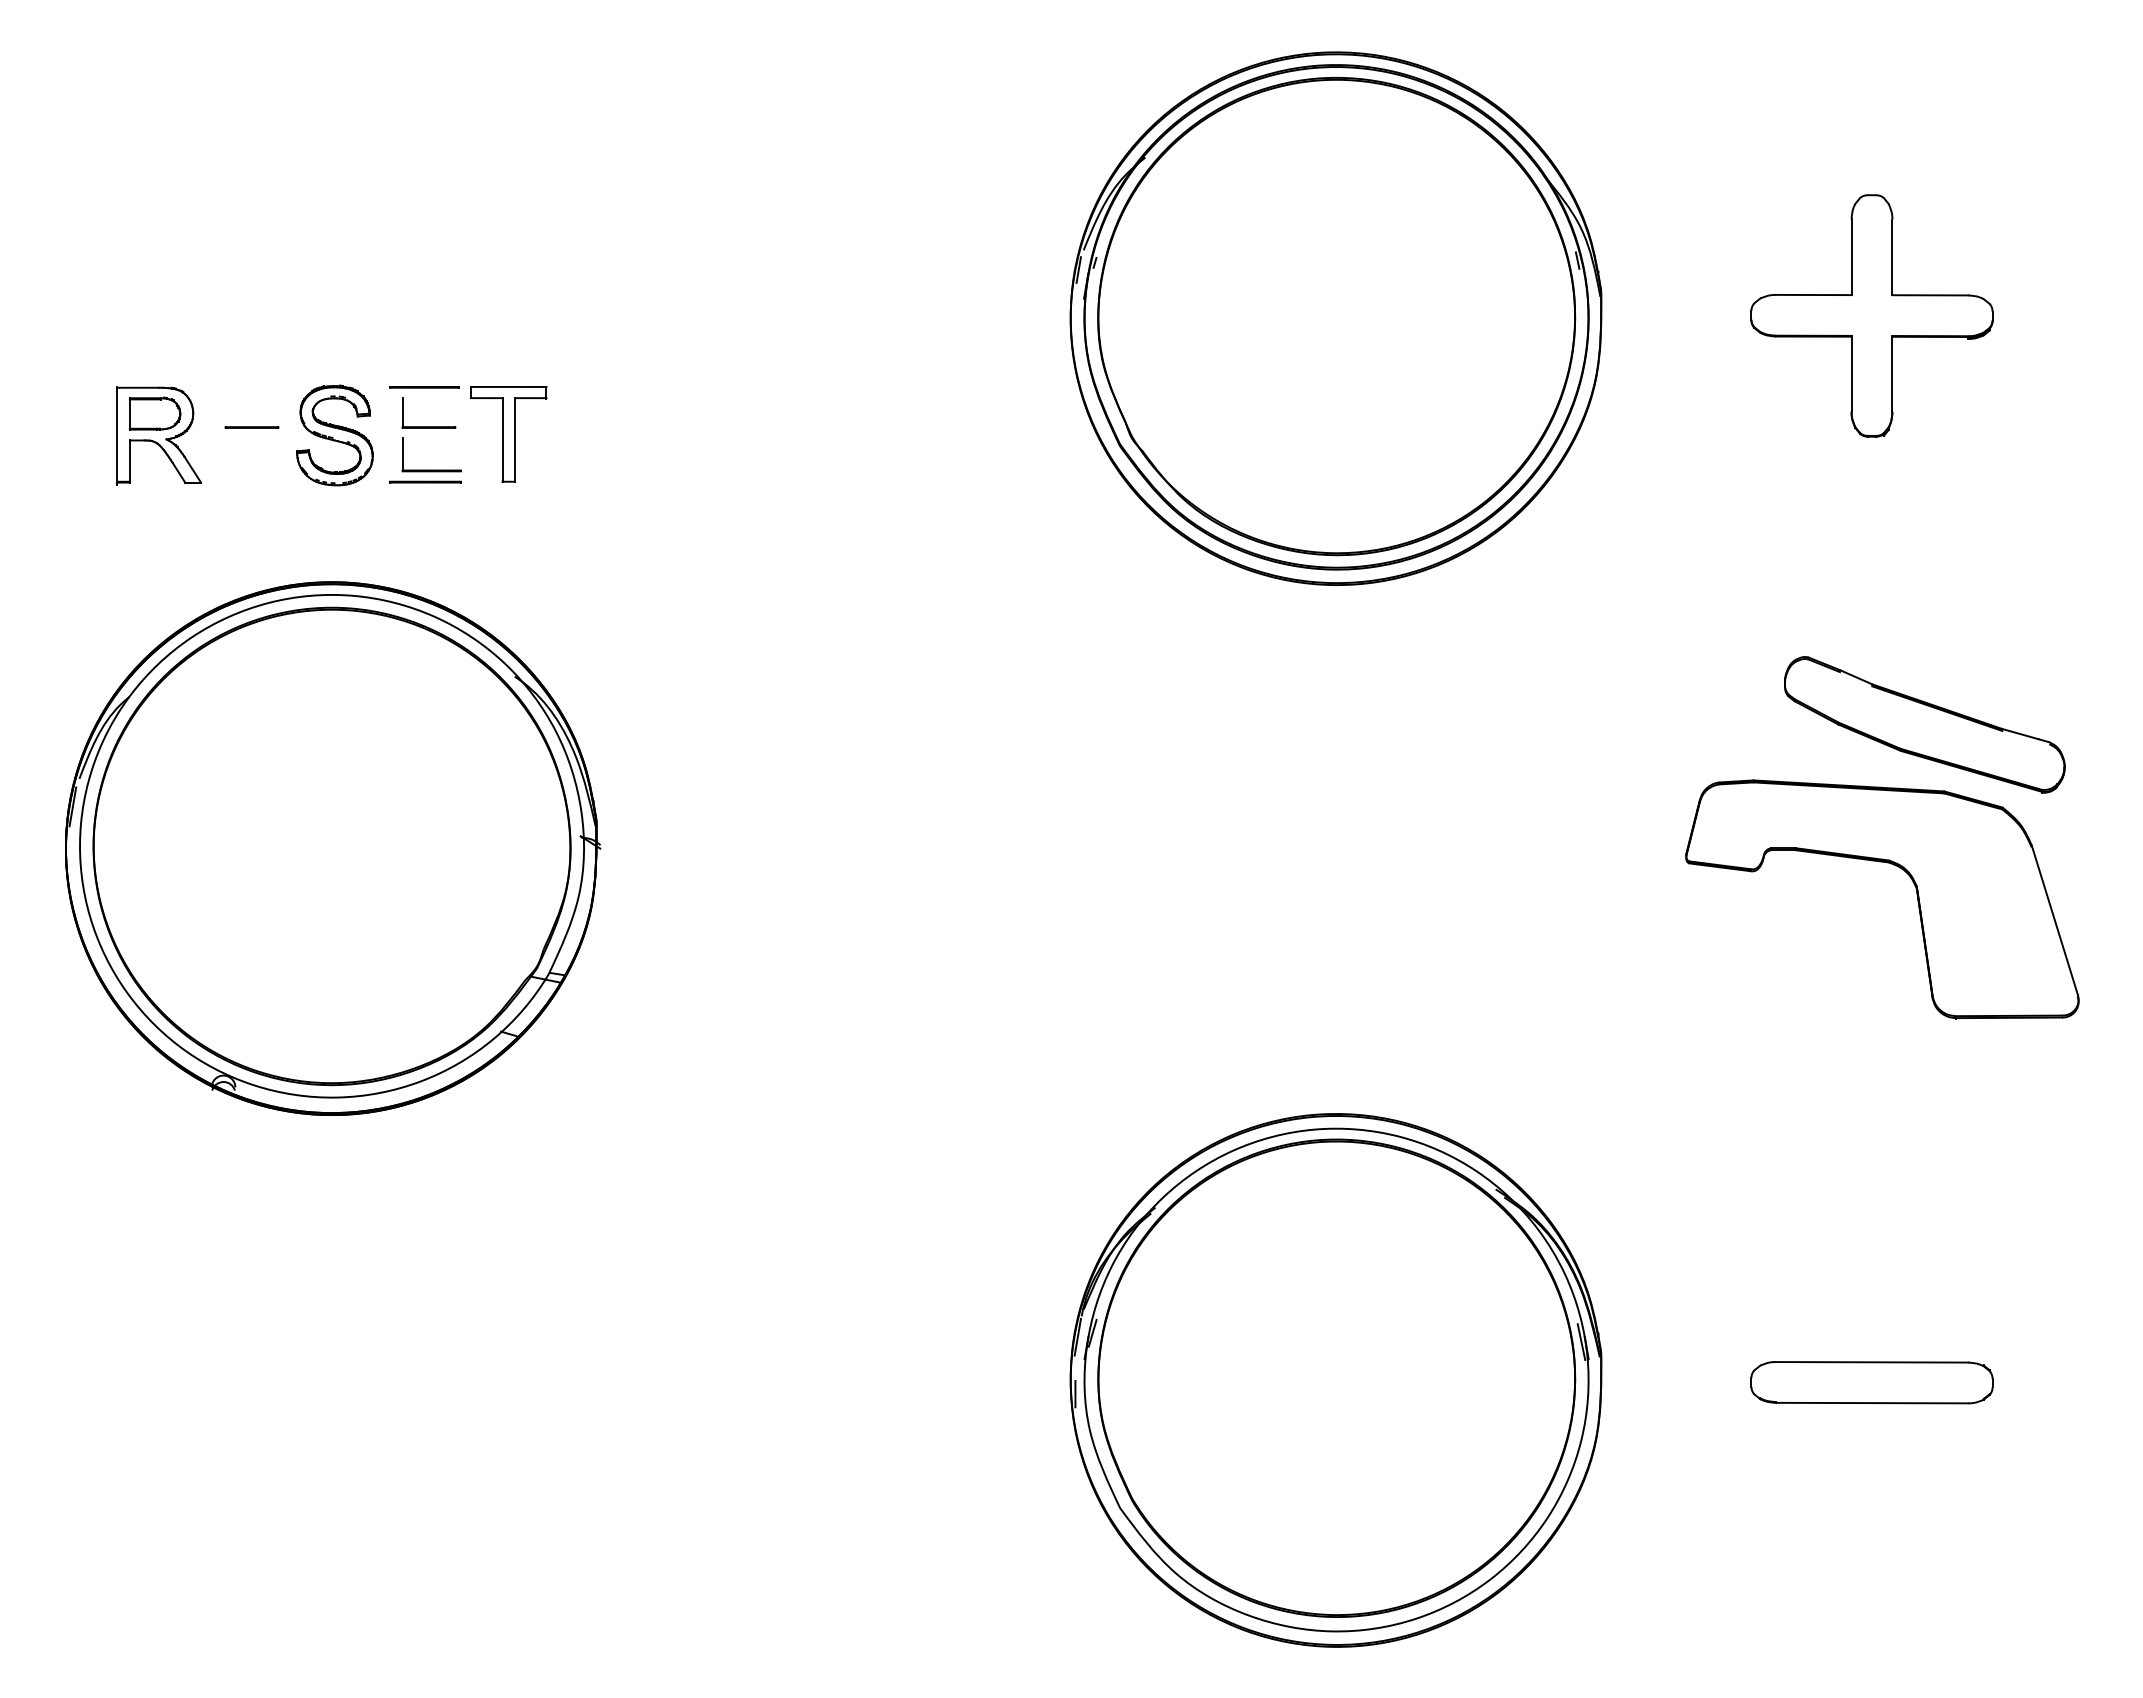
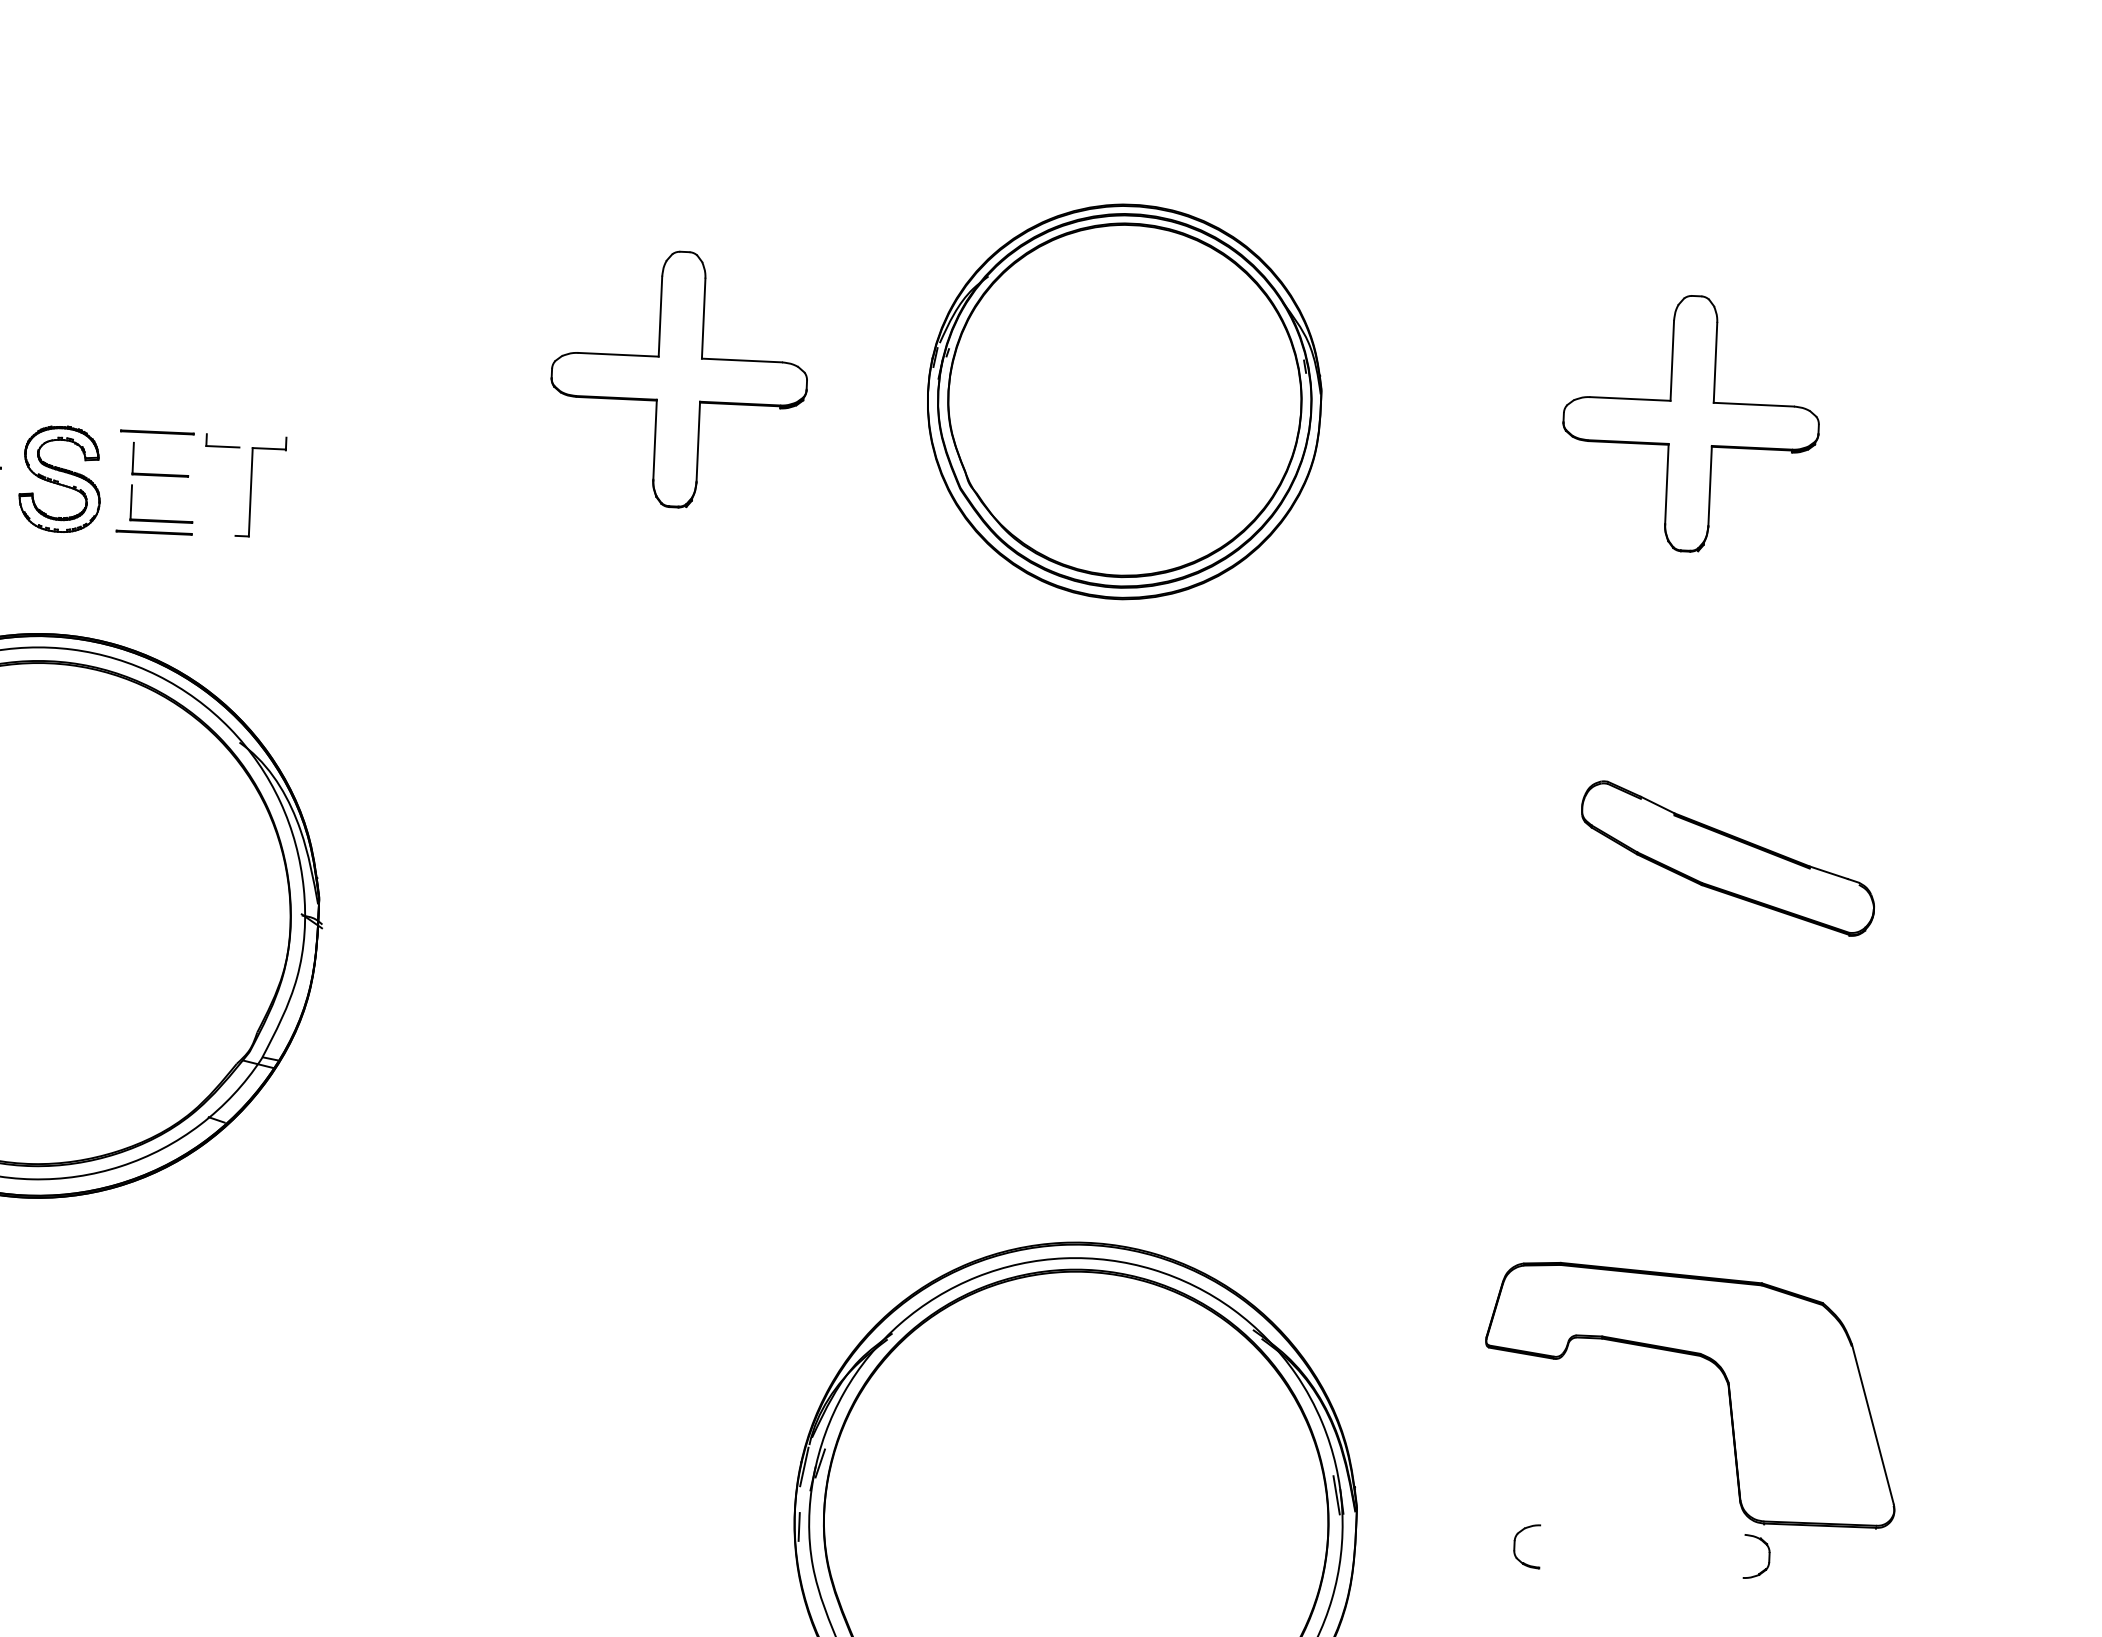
part: (914, 315) -> (678, 379), added
part: (1335, 318) -> (1123, 401), size x0.7
line: (508, 386) -> (246, 435), removed
line: (502, 439) -> (237, 491), removed
part: (1916, 895) -> (1727, 1392), moved
line: (1871, 1362) -> (1642, 1530), removed
line: (1871, 1402) -> (1640, 1572), removed

